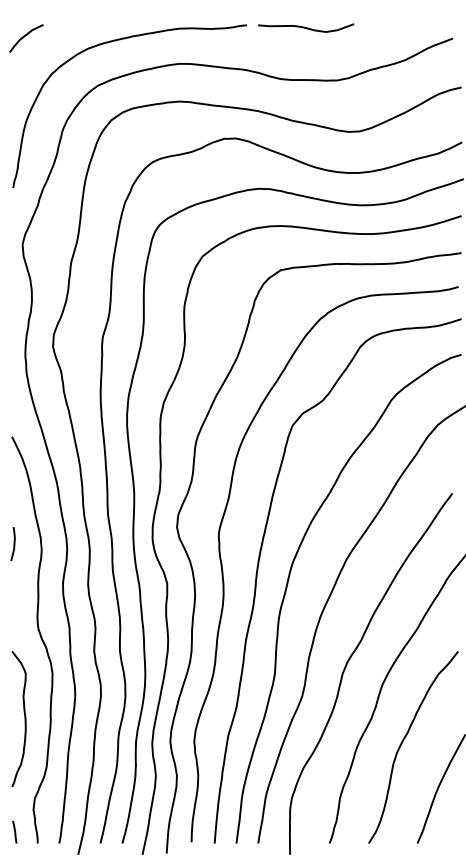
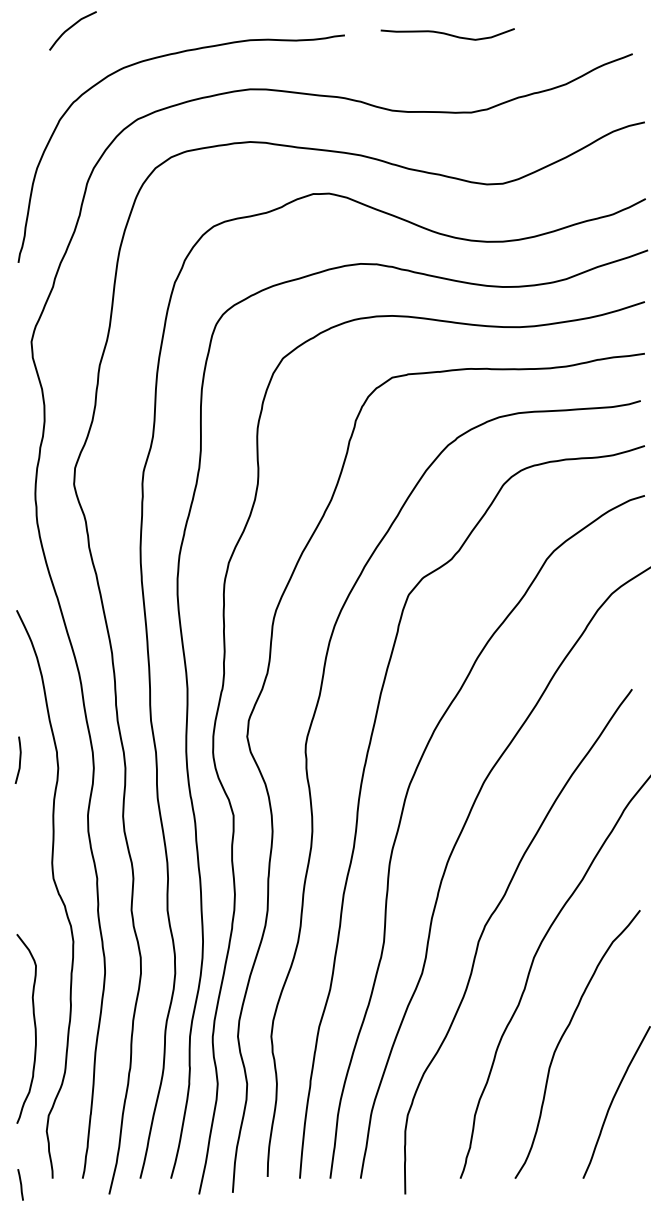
curve: (306, 28) -> (447, 34), moved
curve: (24, 36) -> (70, 28), moved
curve: (24, 718) -> (34, 1028), moved
line: (14, 831) -> (20, 1184), moved

